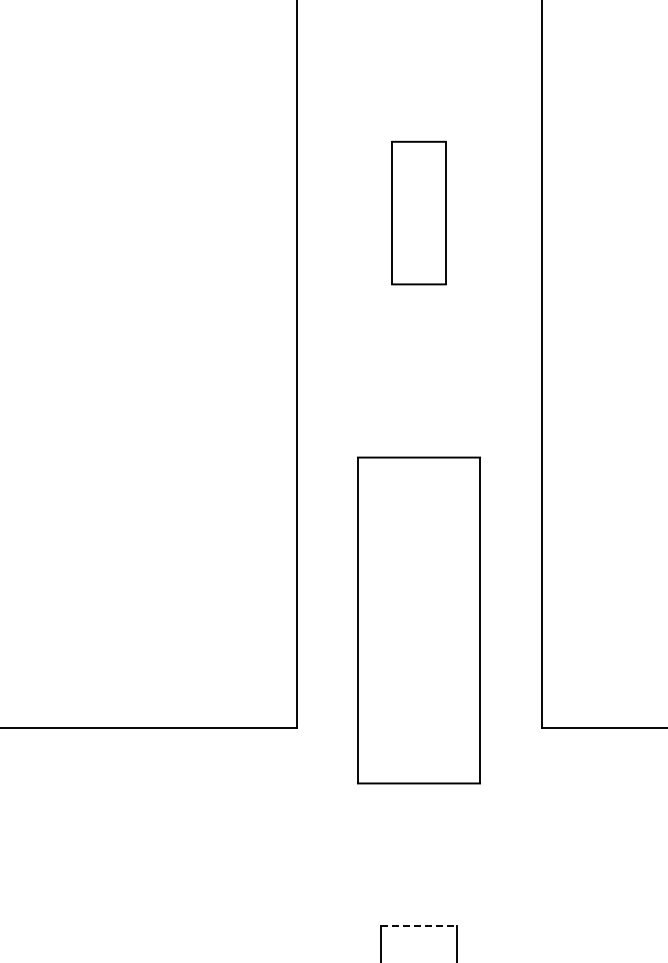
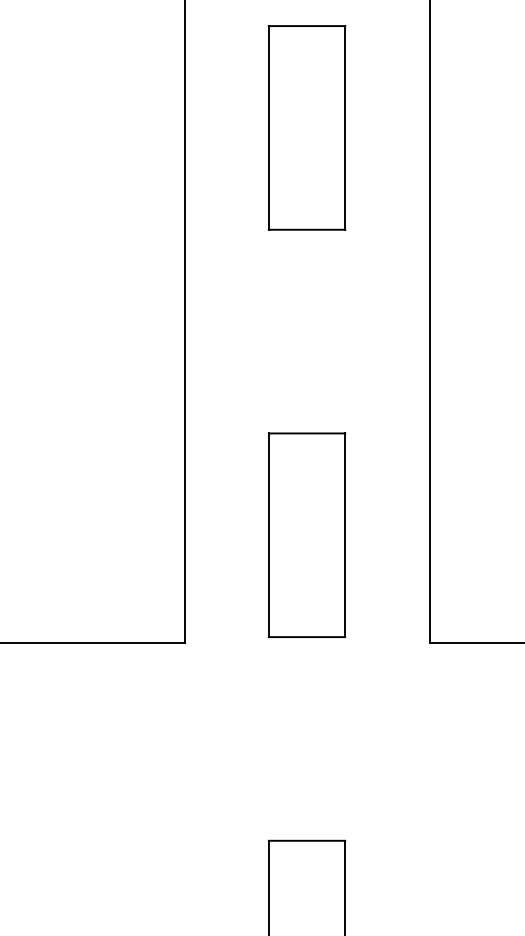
part: (418, 212) -> (306, 127), size x1.43
part: (418, 620) -> (306, 535), size x0.62
line: (419, 926) -> (307, 841), dashed -> solid

